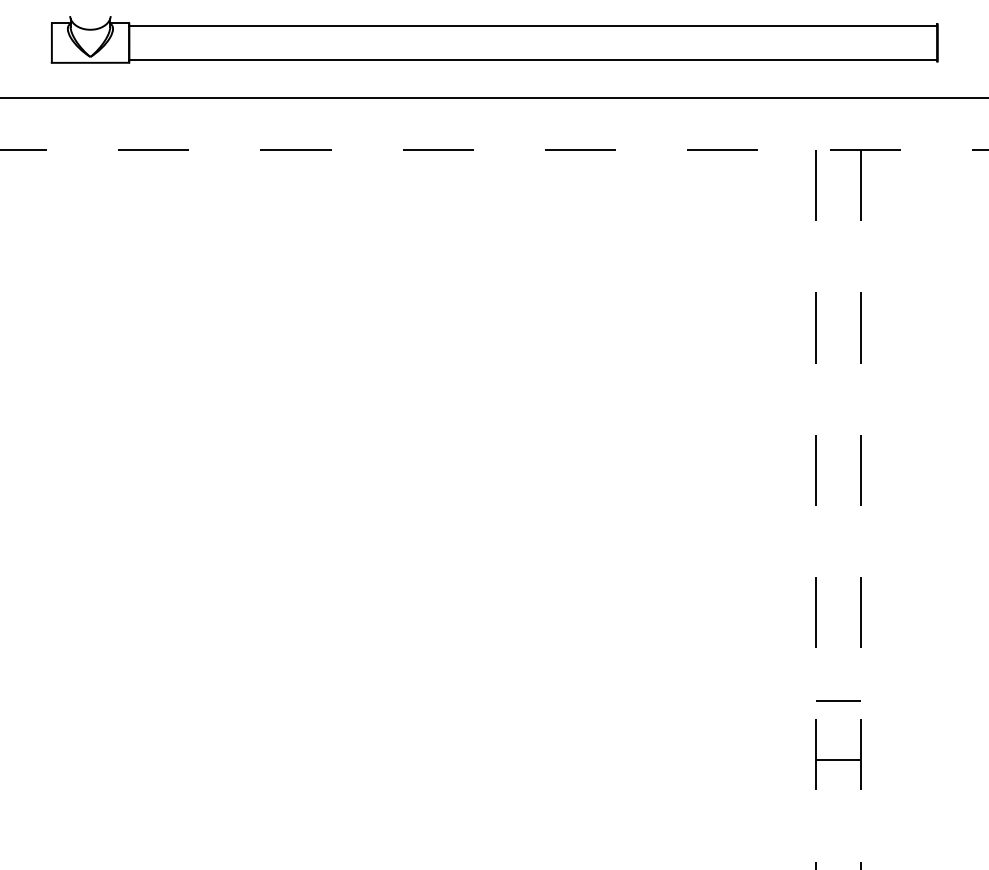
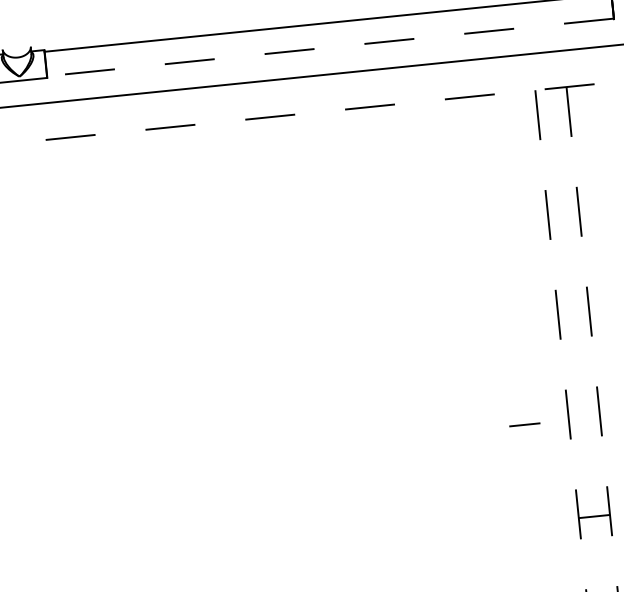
line: (532, 60) -> (329, 47), solid -> dashed
line: (838, 700) -> (524, 424), moved

